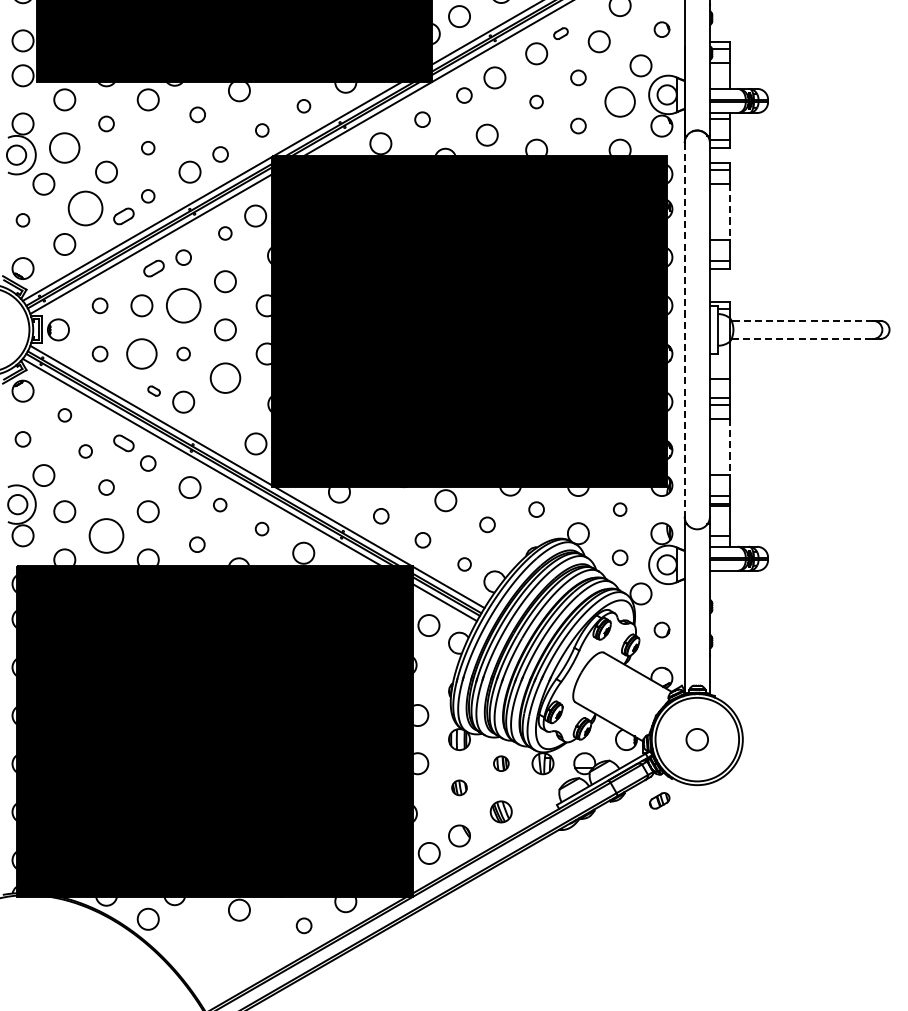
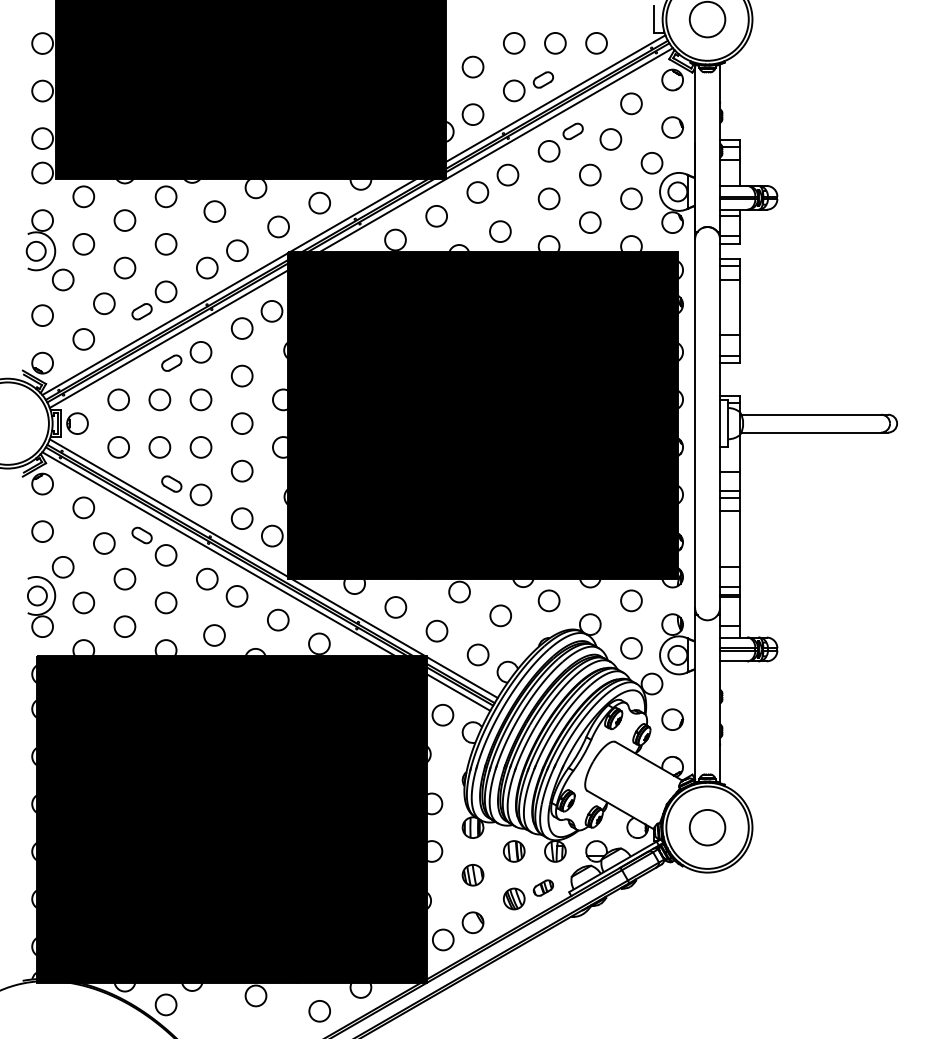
part: (661, 29) -> (672, 127), size x1.43
part: (560, 33) -> (572, 131), size x1.43
circle: (578, 77) -> (590, 174), size x1.43
circle: (464, 95) -> (477, 192), size x1.43
circle: (536, 101) -> (548, 198), size x1.67
circle: (620, 101) -> (631, 198), size x0.71
circle: (303, 105) -> (319, 202), size x1.67
circle: (197, 114) -> (214, 211), size x1.43
circle: (422, 119) -> (436, 216), size x1.43
circle: (106, 123) -> (124, 220), size x1.43
circle: (578, 125) -> (590, 222), size x1.43
circle: (262, 130) -> (278, 226), size x1.67
circle: (64, 148) -> (83, 244), size x0.71
circle: (147, 148) -> (165, 244), size x1.67
circle: (220, 154) -> (237, 250), size x1.43
circle: (147, 195) -> (165, 291), size x1.67
circle: (85, 208) -> (104, 303), size x0.62
line: (730, 212) -> (740, 307), dashed -> solid
circle: (22, 220) -> (42, 315), size x1.67
circle: (224, 233) -> (241, 328), size x1.67
circle: (183, 257) -> (200, 352), size x1.43
circle: (99, 305) -> (118, 399), size x1.43
circle: (183, 305) -> (200, 399), size x0.62
line: (802, 320) -> (811, 414), dashed -> solid
line: (685, 330) -> (695, 424), dashed -> solid
line: (802, 338) -> (811, 432), dashed -> solid
circle: (99, 354) -> (118, 447), size x1.43
circle: (141, 354) -> (159, 447), size x0.71
circle: (183, 354) -> (200, 447), size x1.67
circle: (224, 377) -> (241, 470), size x0.71
part: (153, 390) -> (171, 483), size x1.67
circle: (64, 414) -> (83, 507), size x1.67
circle: (224, 426) -> (241, 518), added
circle: (22, 439) -> (42, 531), size x1.43
line: (730, 447) -> (740, 539), dashed -> solid
circle: (85, 451) -> (104, 543), size x1.67
circle: (147, 463) -> (165, 555), size x1.43
circle: (106, 486) -> (124, 578), size x1.43
circle: (219, 505) -> (236, 596), size x1.67
circle: (536, 509) -> (548, 600), size x1.43
circle: (620, 509) -> (631, 600), size x1.67
circle: (380, 516) -> (395, 607), size x1.43
circle: (487, 524) -> (500, 615), size x1.43
circle: (262, 528) -> (278, 619), size x1.67
circle: (106, 535) -> (124, 626), size x0.62
circle: (422, 539) -> (436, 630), size x1.43
circle: (197, 544) -> (214, 635), size x1.43
circle: (620, 557) -> (631, 648), size x1.43
circle: (464, 563) -> (477, 654), size x1.67
part: (661, 629) -> (672, 719), size x1.43
circle: (697, 739) -> (707, 827), size x1.67
part: (501, 763) -> (514, 851), size x1.43
part: (458, 788) -> (472, 875), size x1.43
part: (659, 800) -> (543, 887), moved
circle: (303, 925) -> (319, 1011), size x1.43

